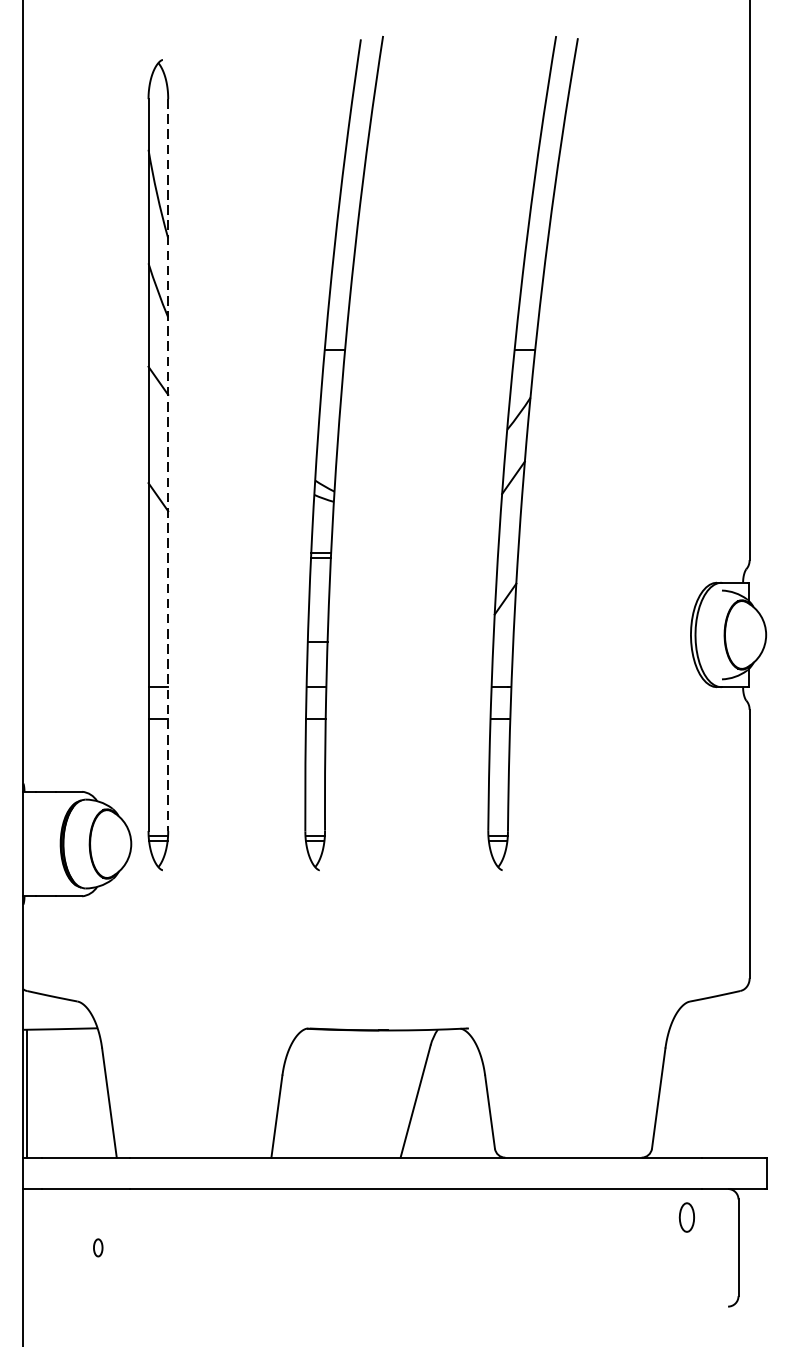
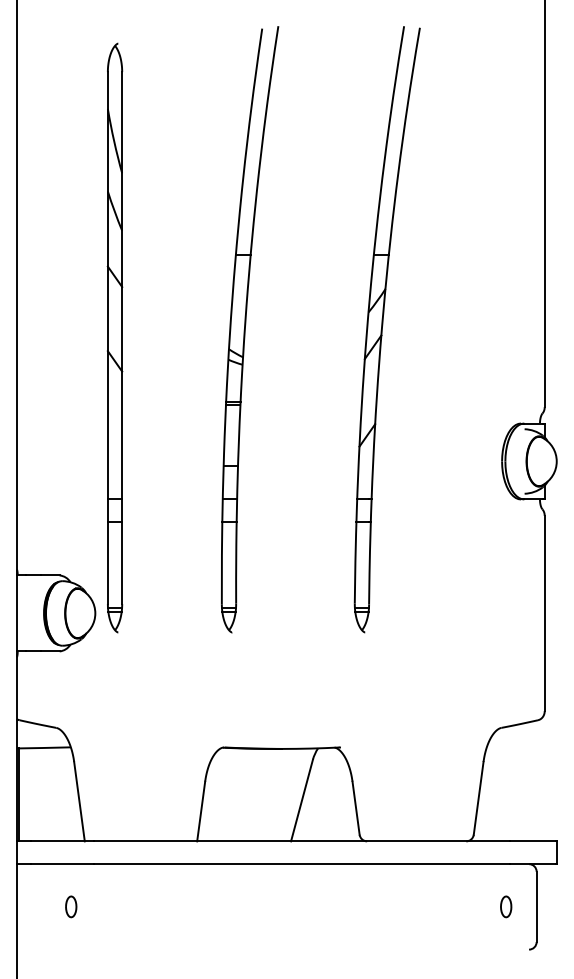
line: (168, 465) -> (122, 338), dashed -> solid
part: (687, 1217) -> (506, 906), moved
part: (98, 1247) -> (71, 906), size x1.67

